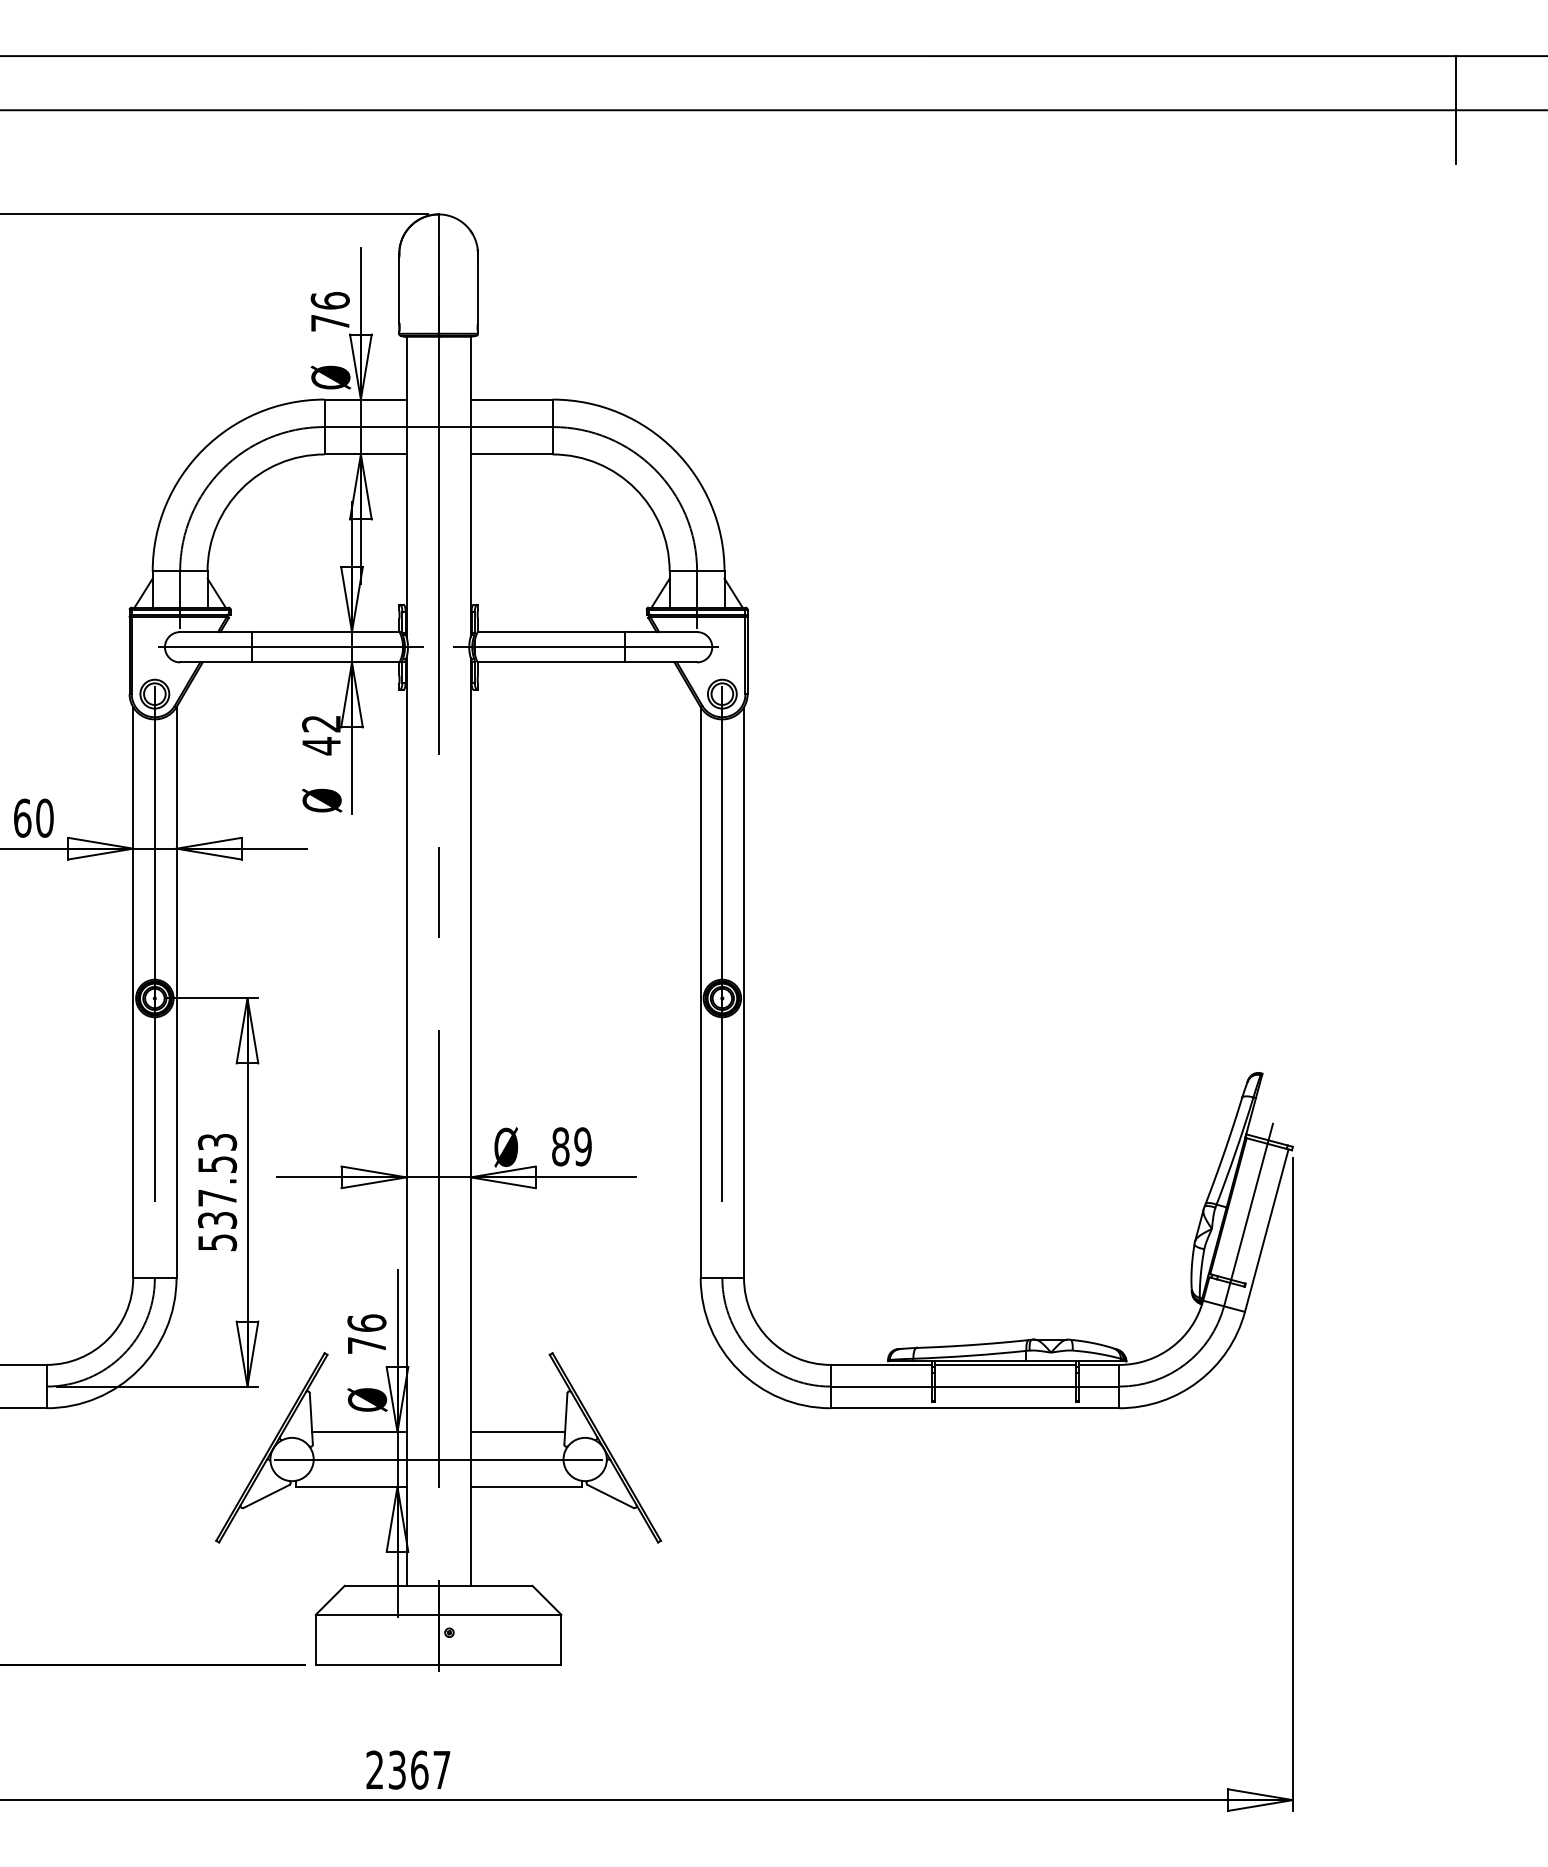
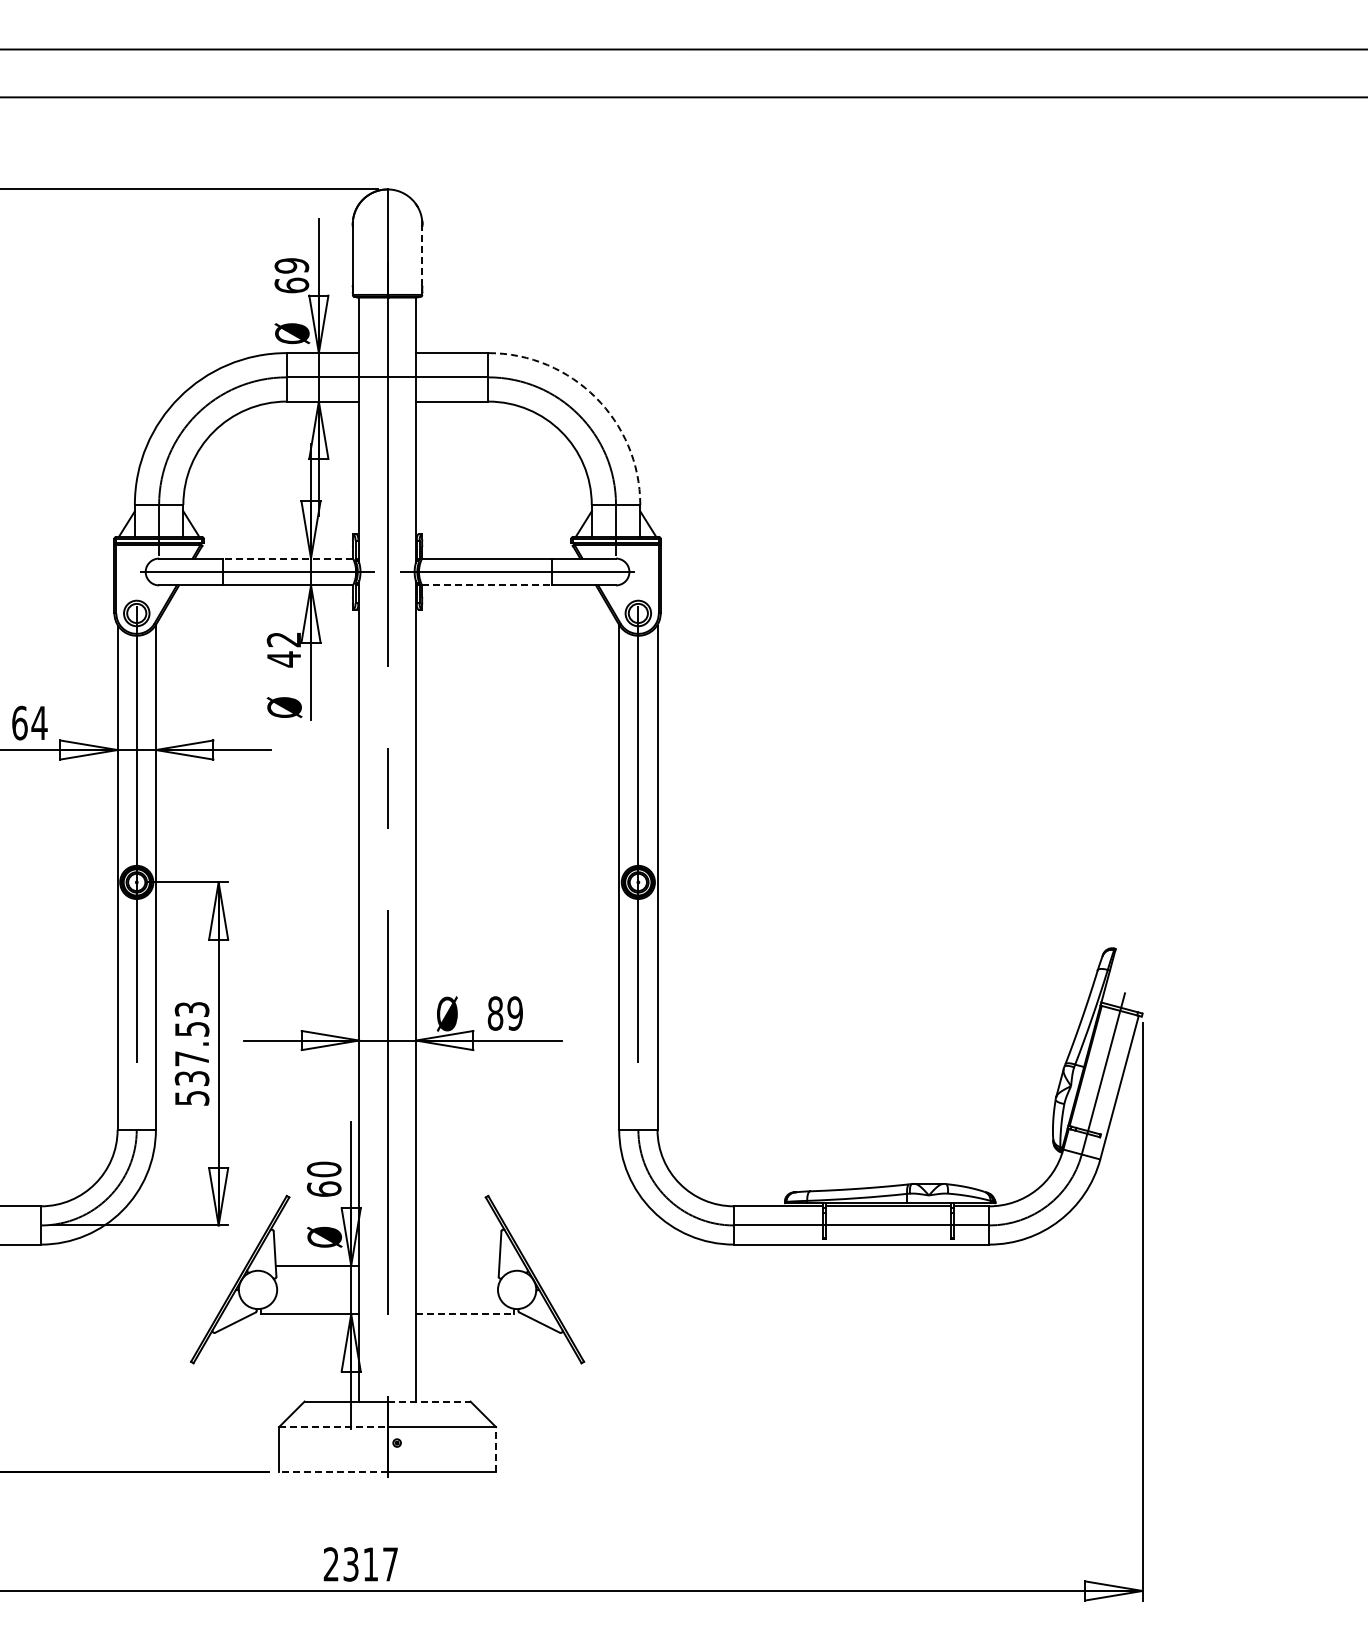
line: (1455, 110) -> (1286, 97), removed
line: (478, 289) -> (422, 255), solid -> dashed
text: (329, 311) -> (291, 275), 76 -> 69
arc: (673, 449) -> (595, 397), solid -> dashed
line: (325, 631) -> (287, 558), solid -> dashed
line: (551, 662) -> (487, 585), solid -> dashed
text: (44, 817) -> (39, 722), 60 -> 64
text: (367, 1333) -> (324, 1178), 76 -> 60
line: (517, 1431) -> (457, 1265), removed
line: (438, 1459) -> (387, 1289), removed
line: (525, 1487) -> (464, 1314), solid -> dashed
line: (486, 1585) -> (429, 1401), solid -> dashed
line: (377, 1615) -> (333, 1427), solid -> dashed
line: (561, 1638) -> (496, 1448), solid -> dashed
line: (376, 1664) -> (332, 1471), solid -> dashed
text: (419, 1770) -> (370, 1564), 2367 -> 2317

